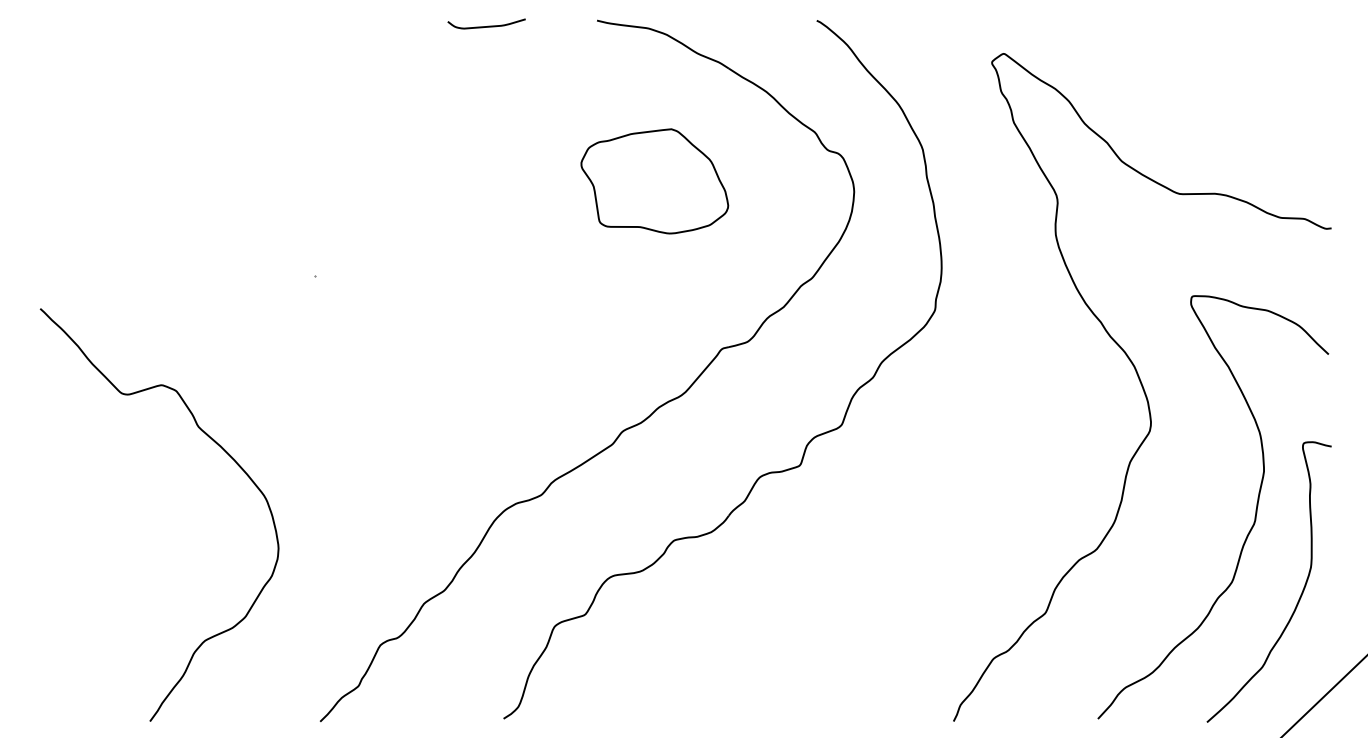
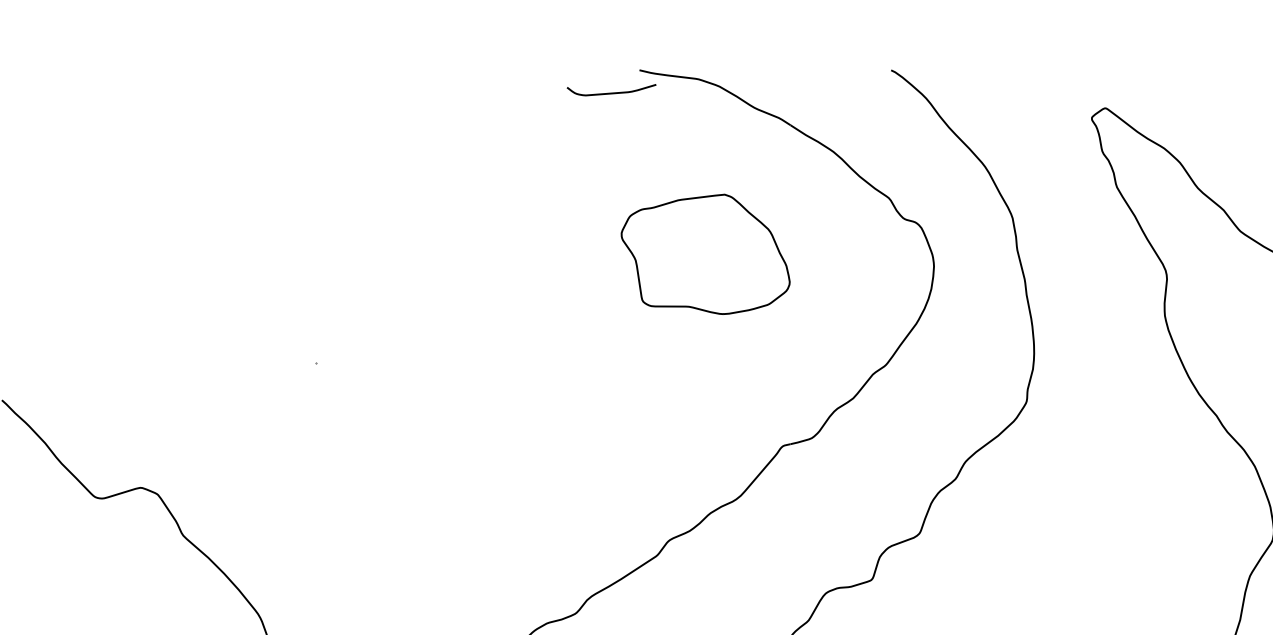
curve: (488, 25) -> (613, 91), moved

